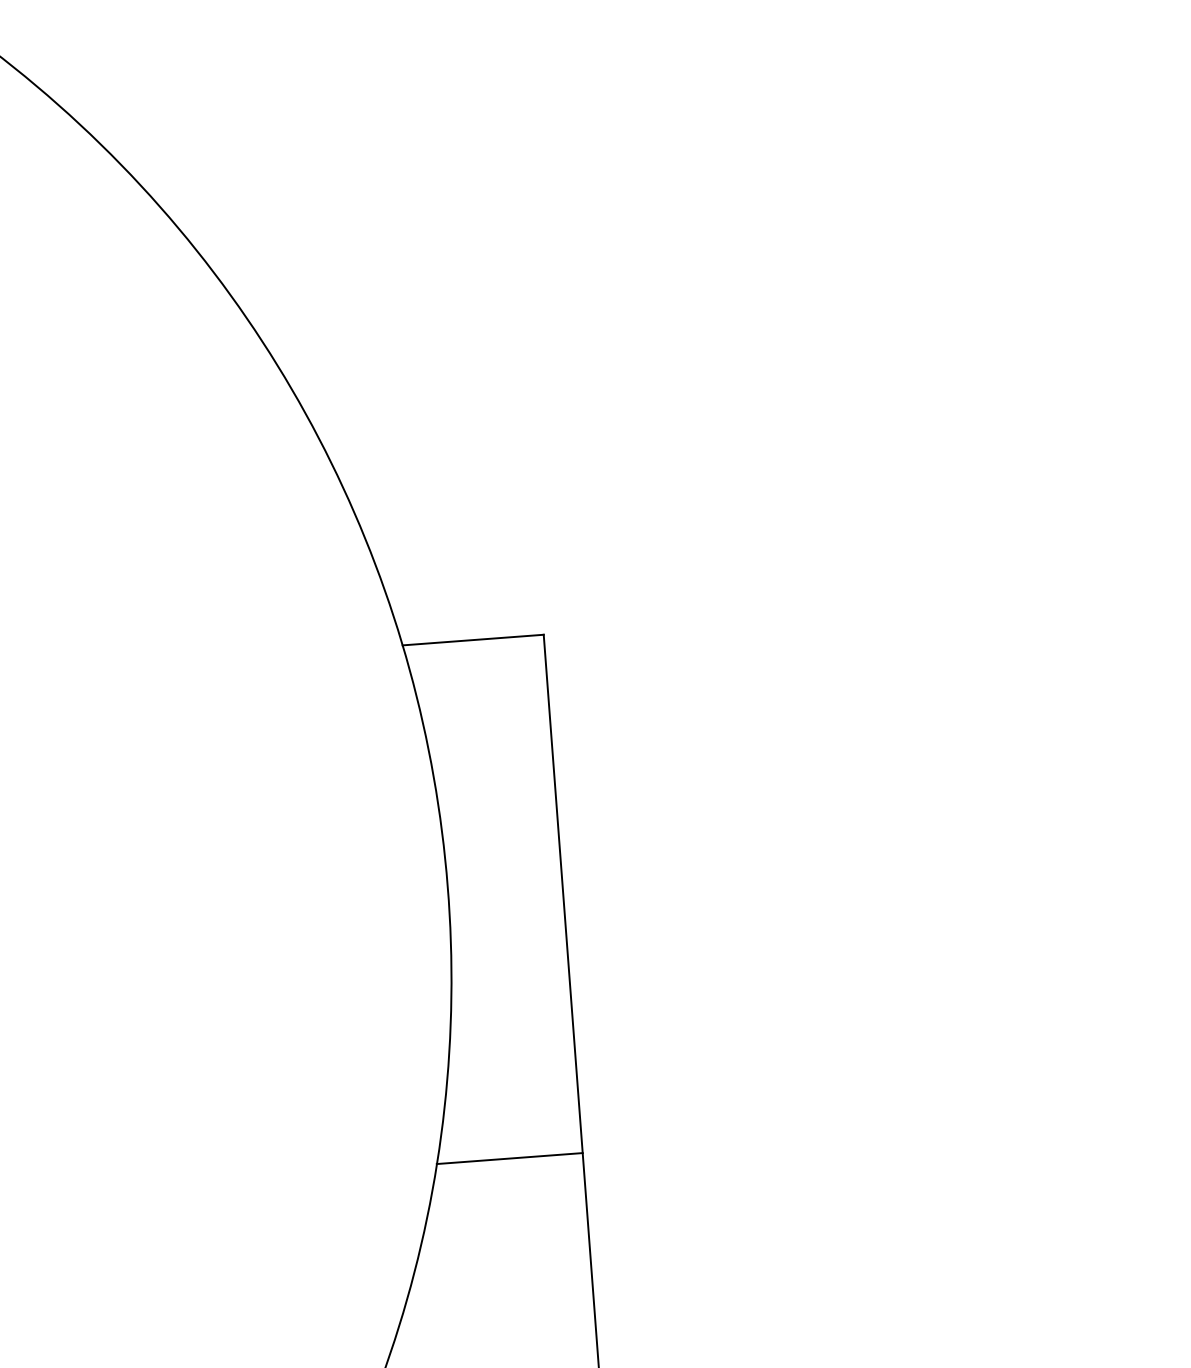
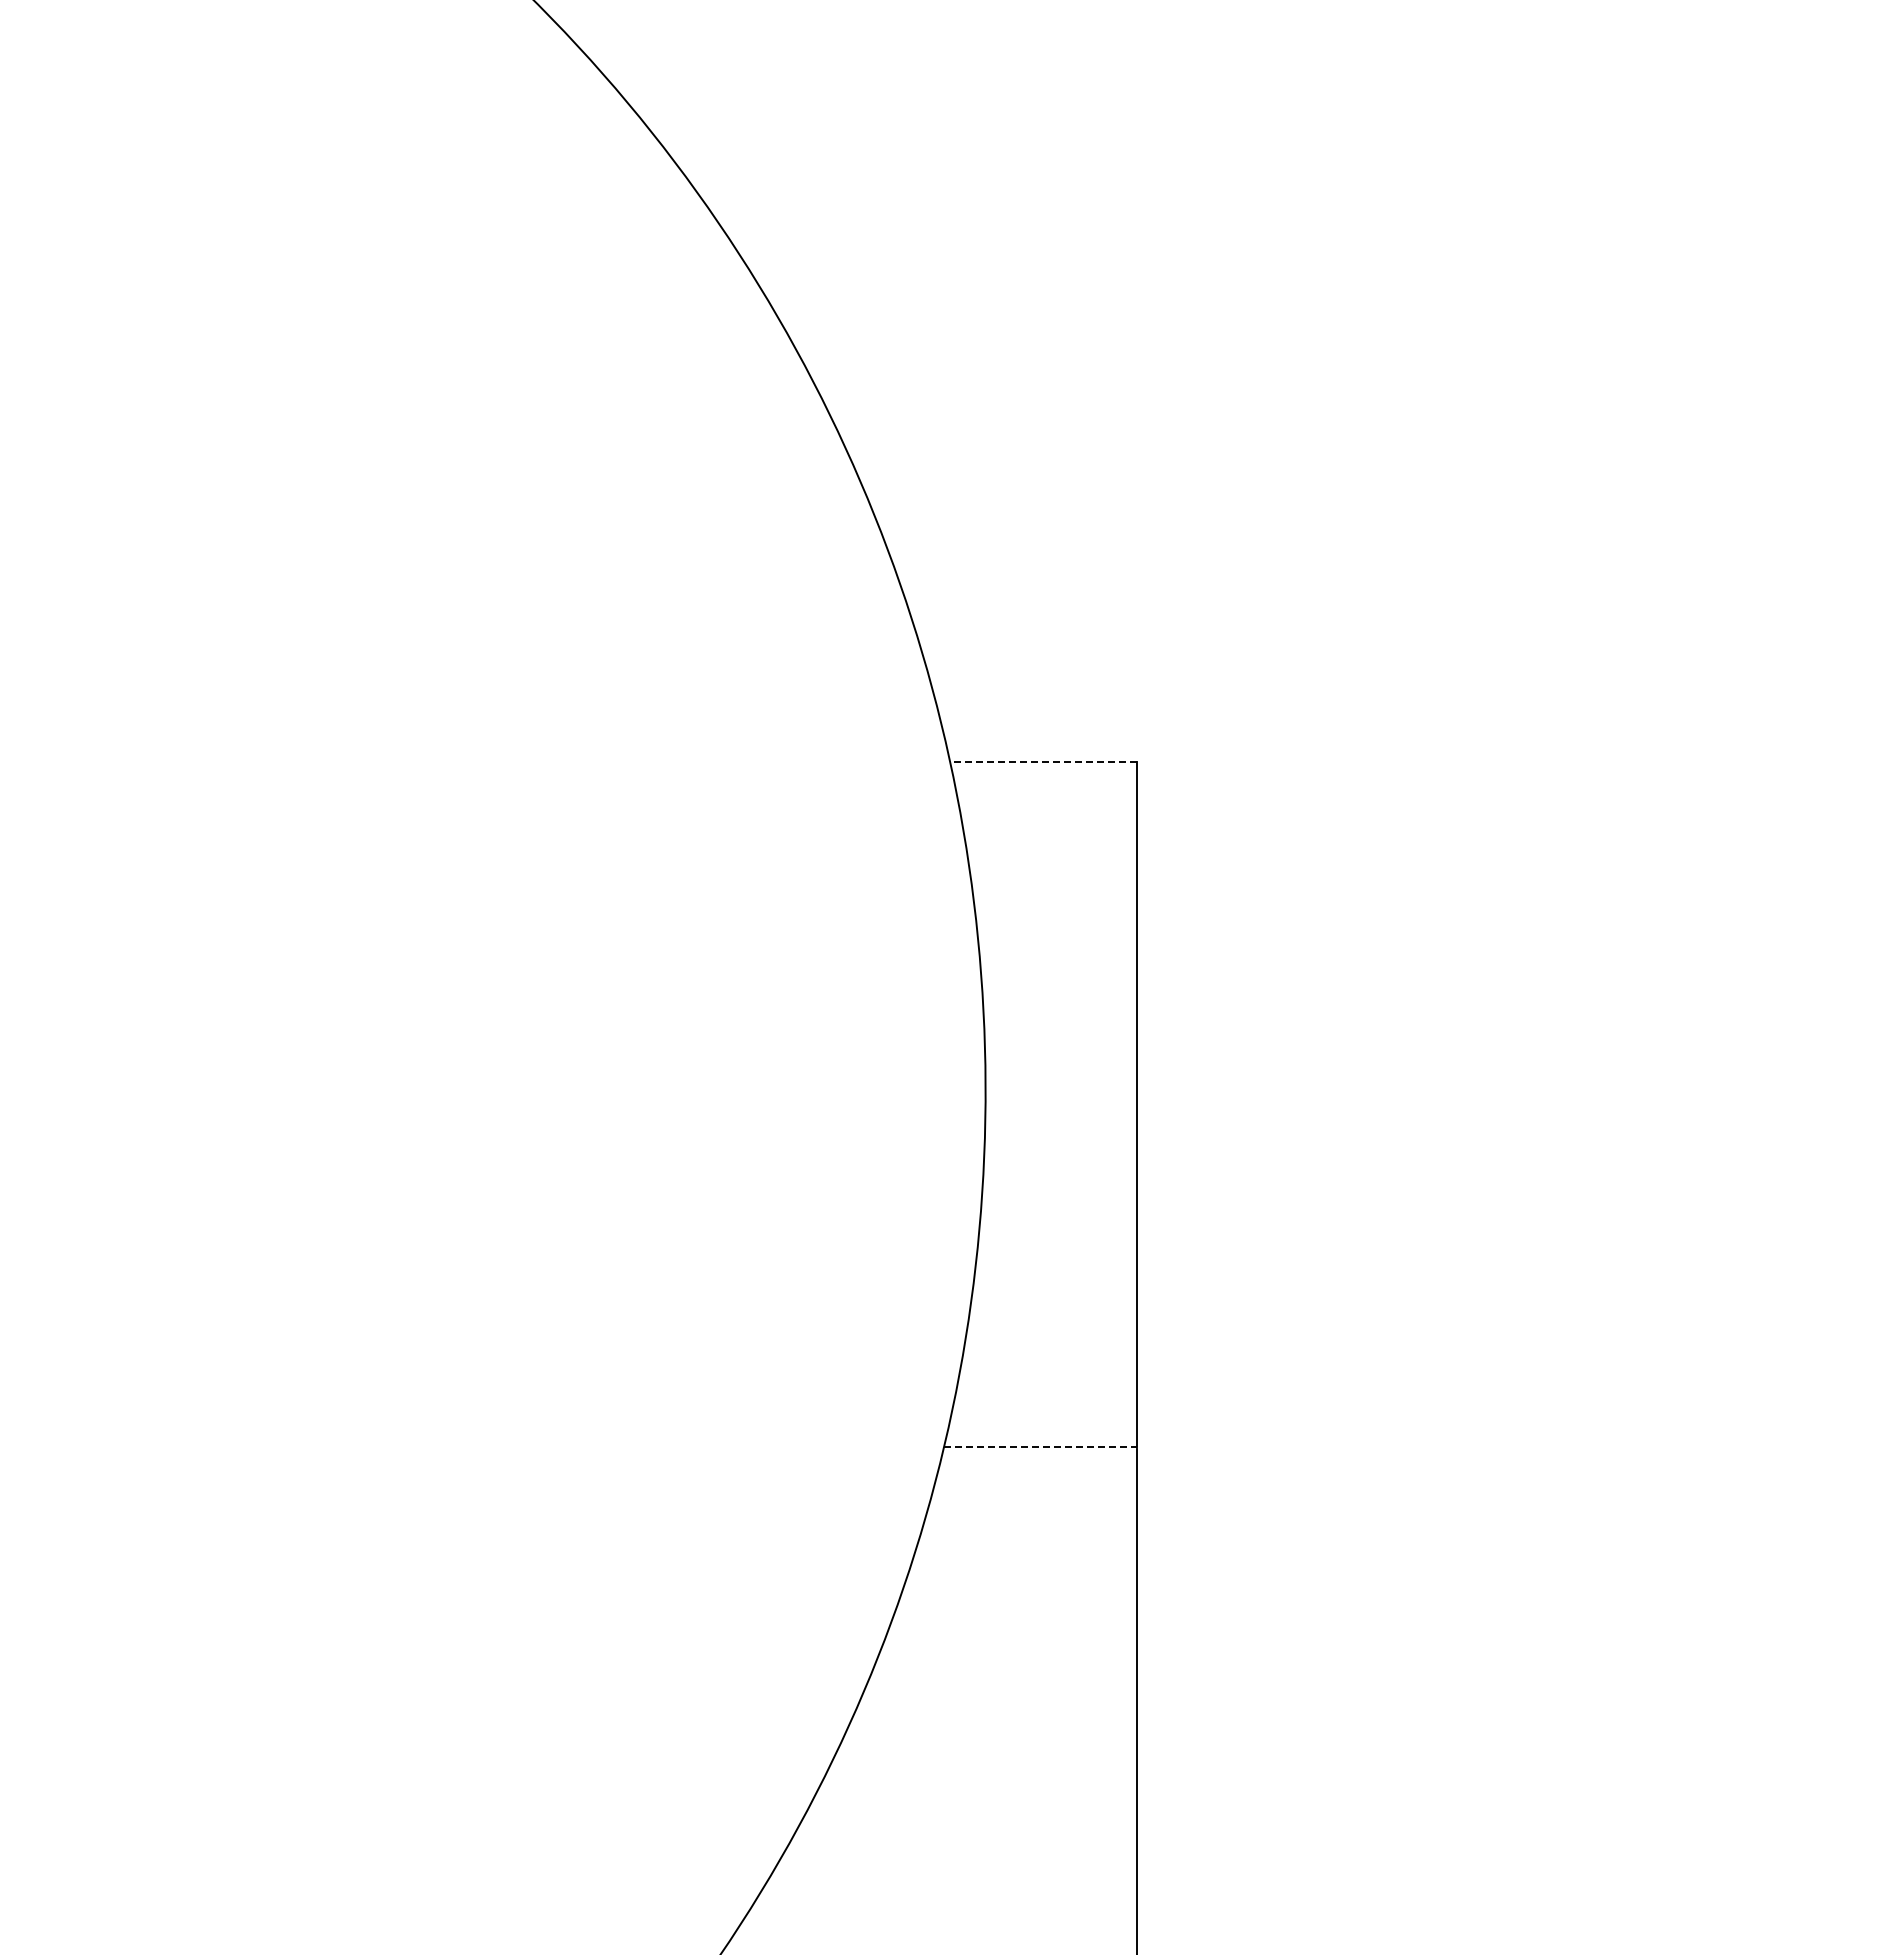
line: (472, 640) -> (1042, 762), solid -> dashed
line: (510, 1158) -> (1040, 1447), solid -> dashed

